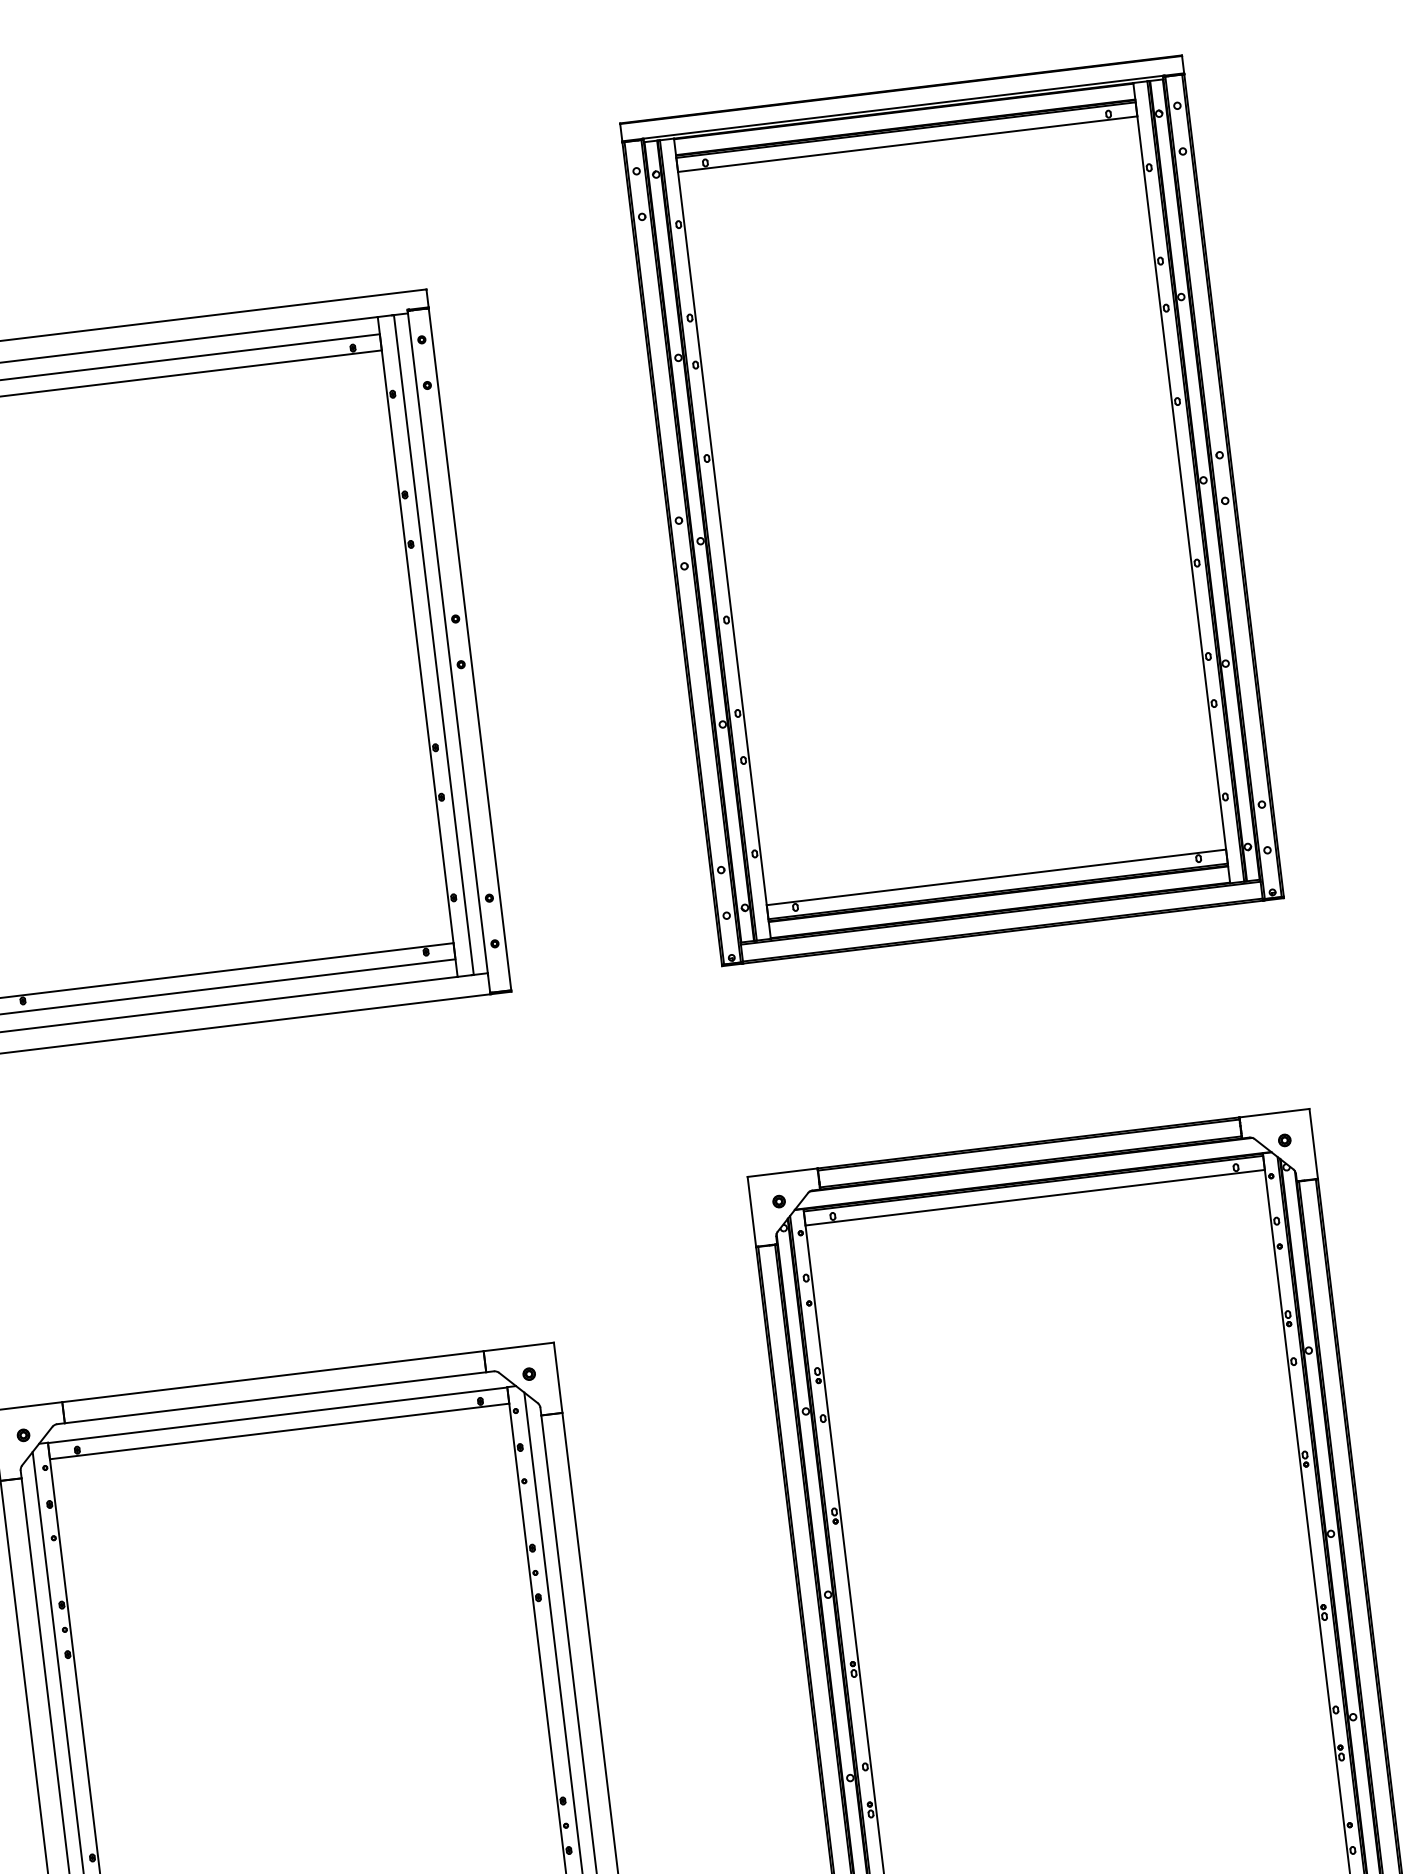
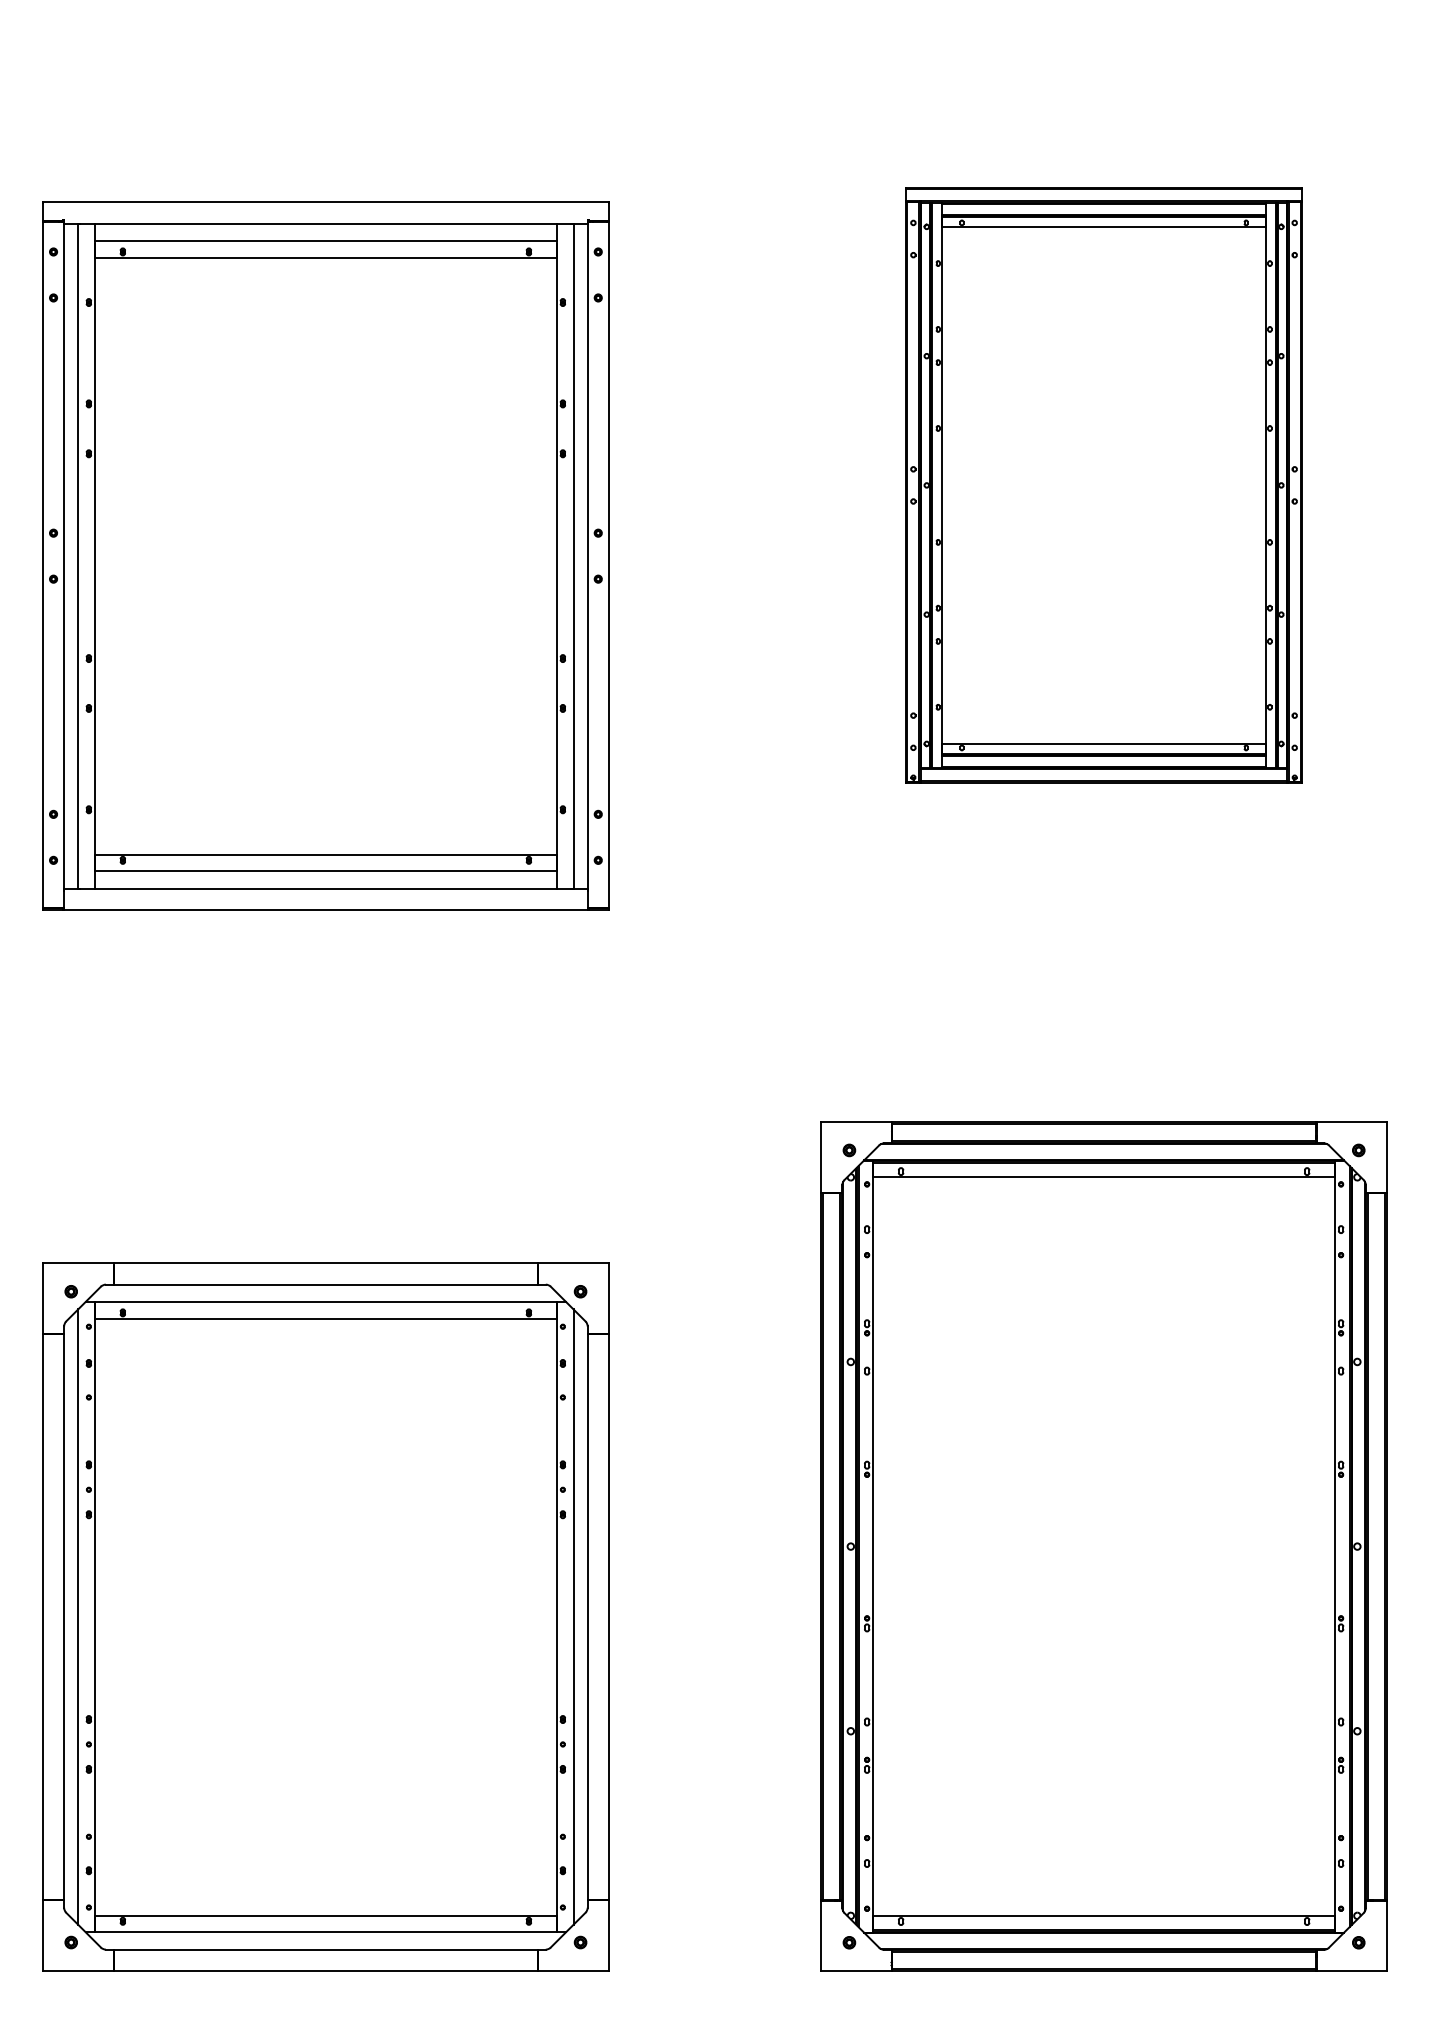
part: (951, 510) -> (1103, 485), size x0.7

